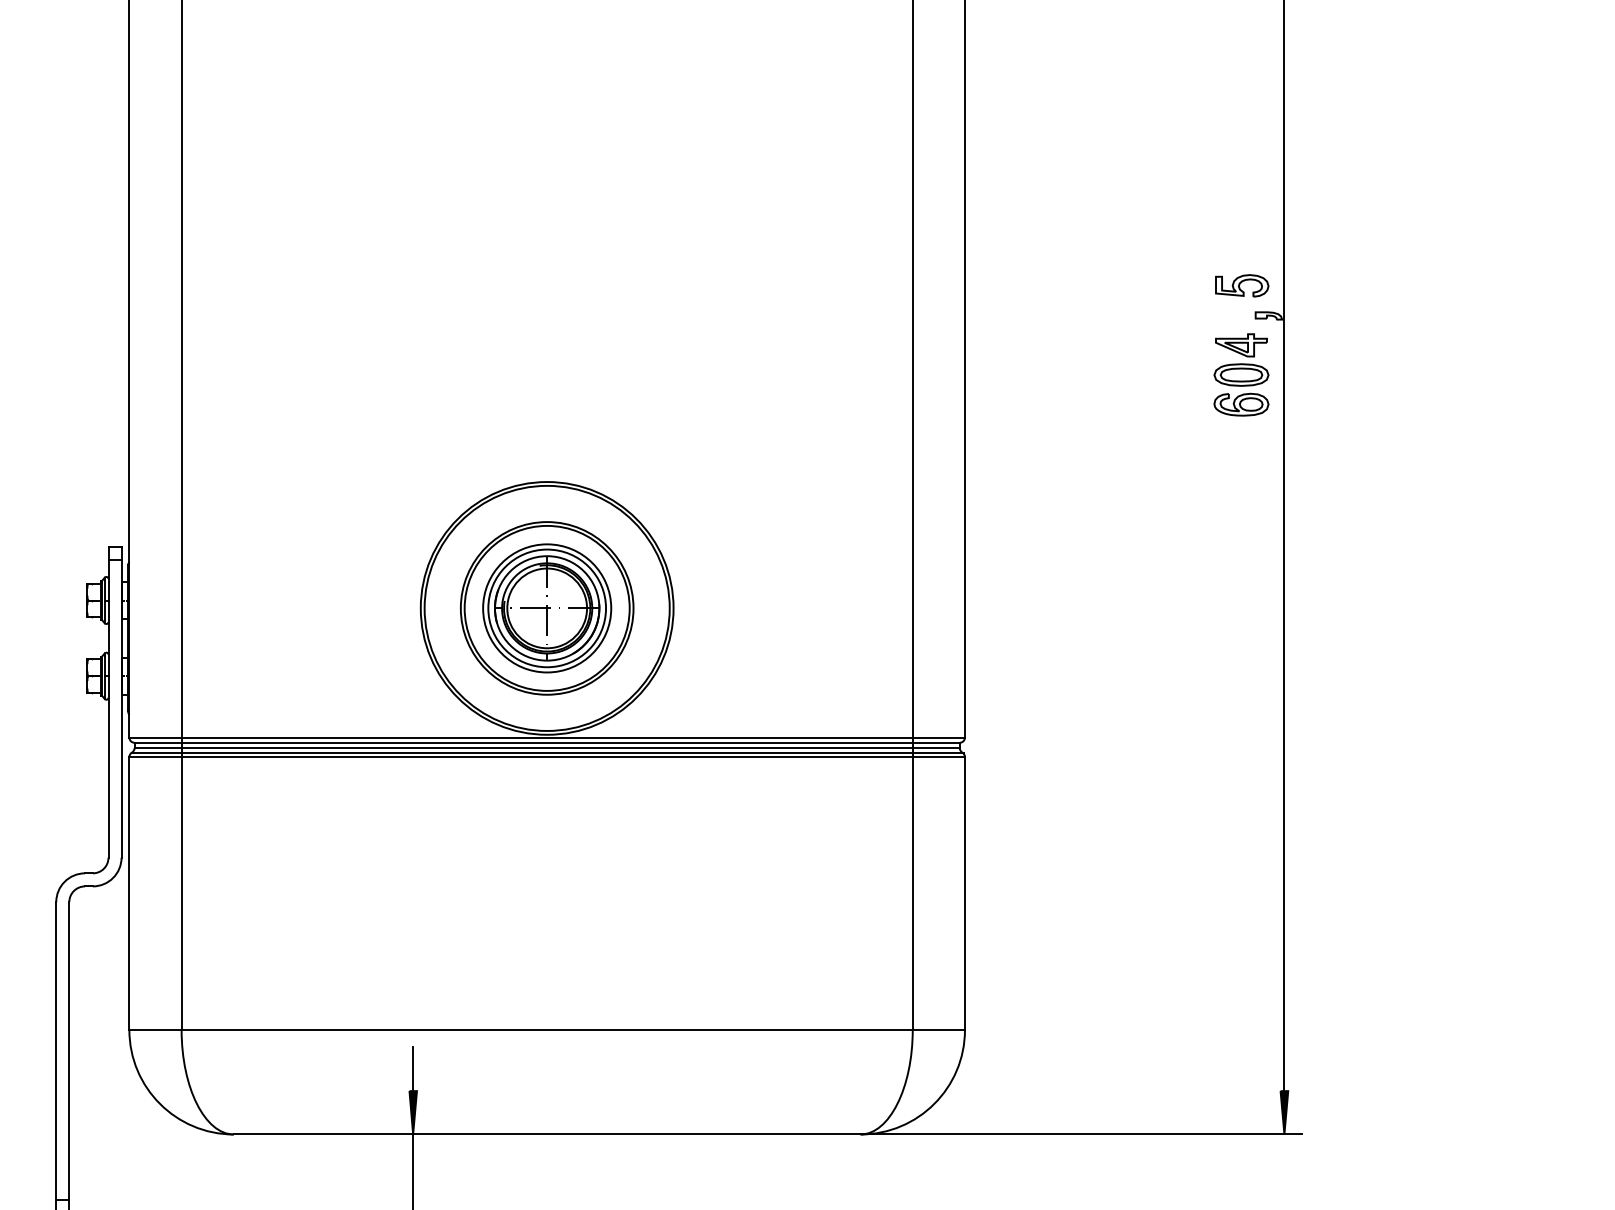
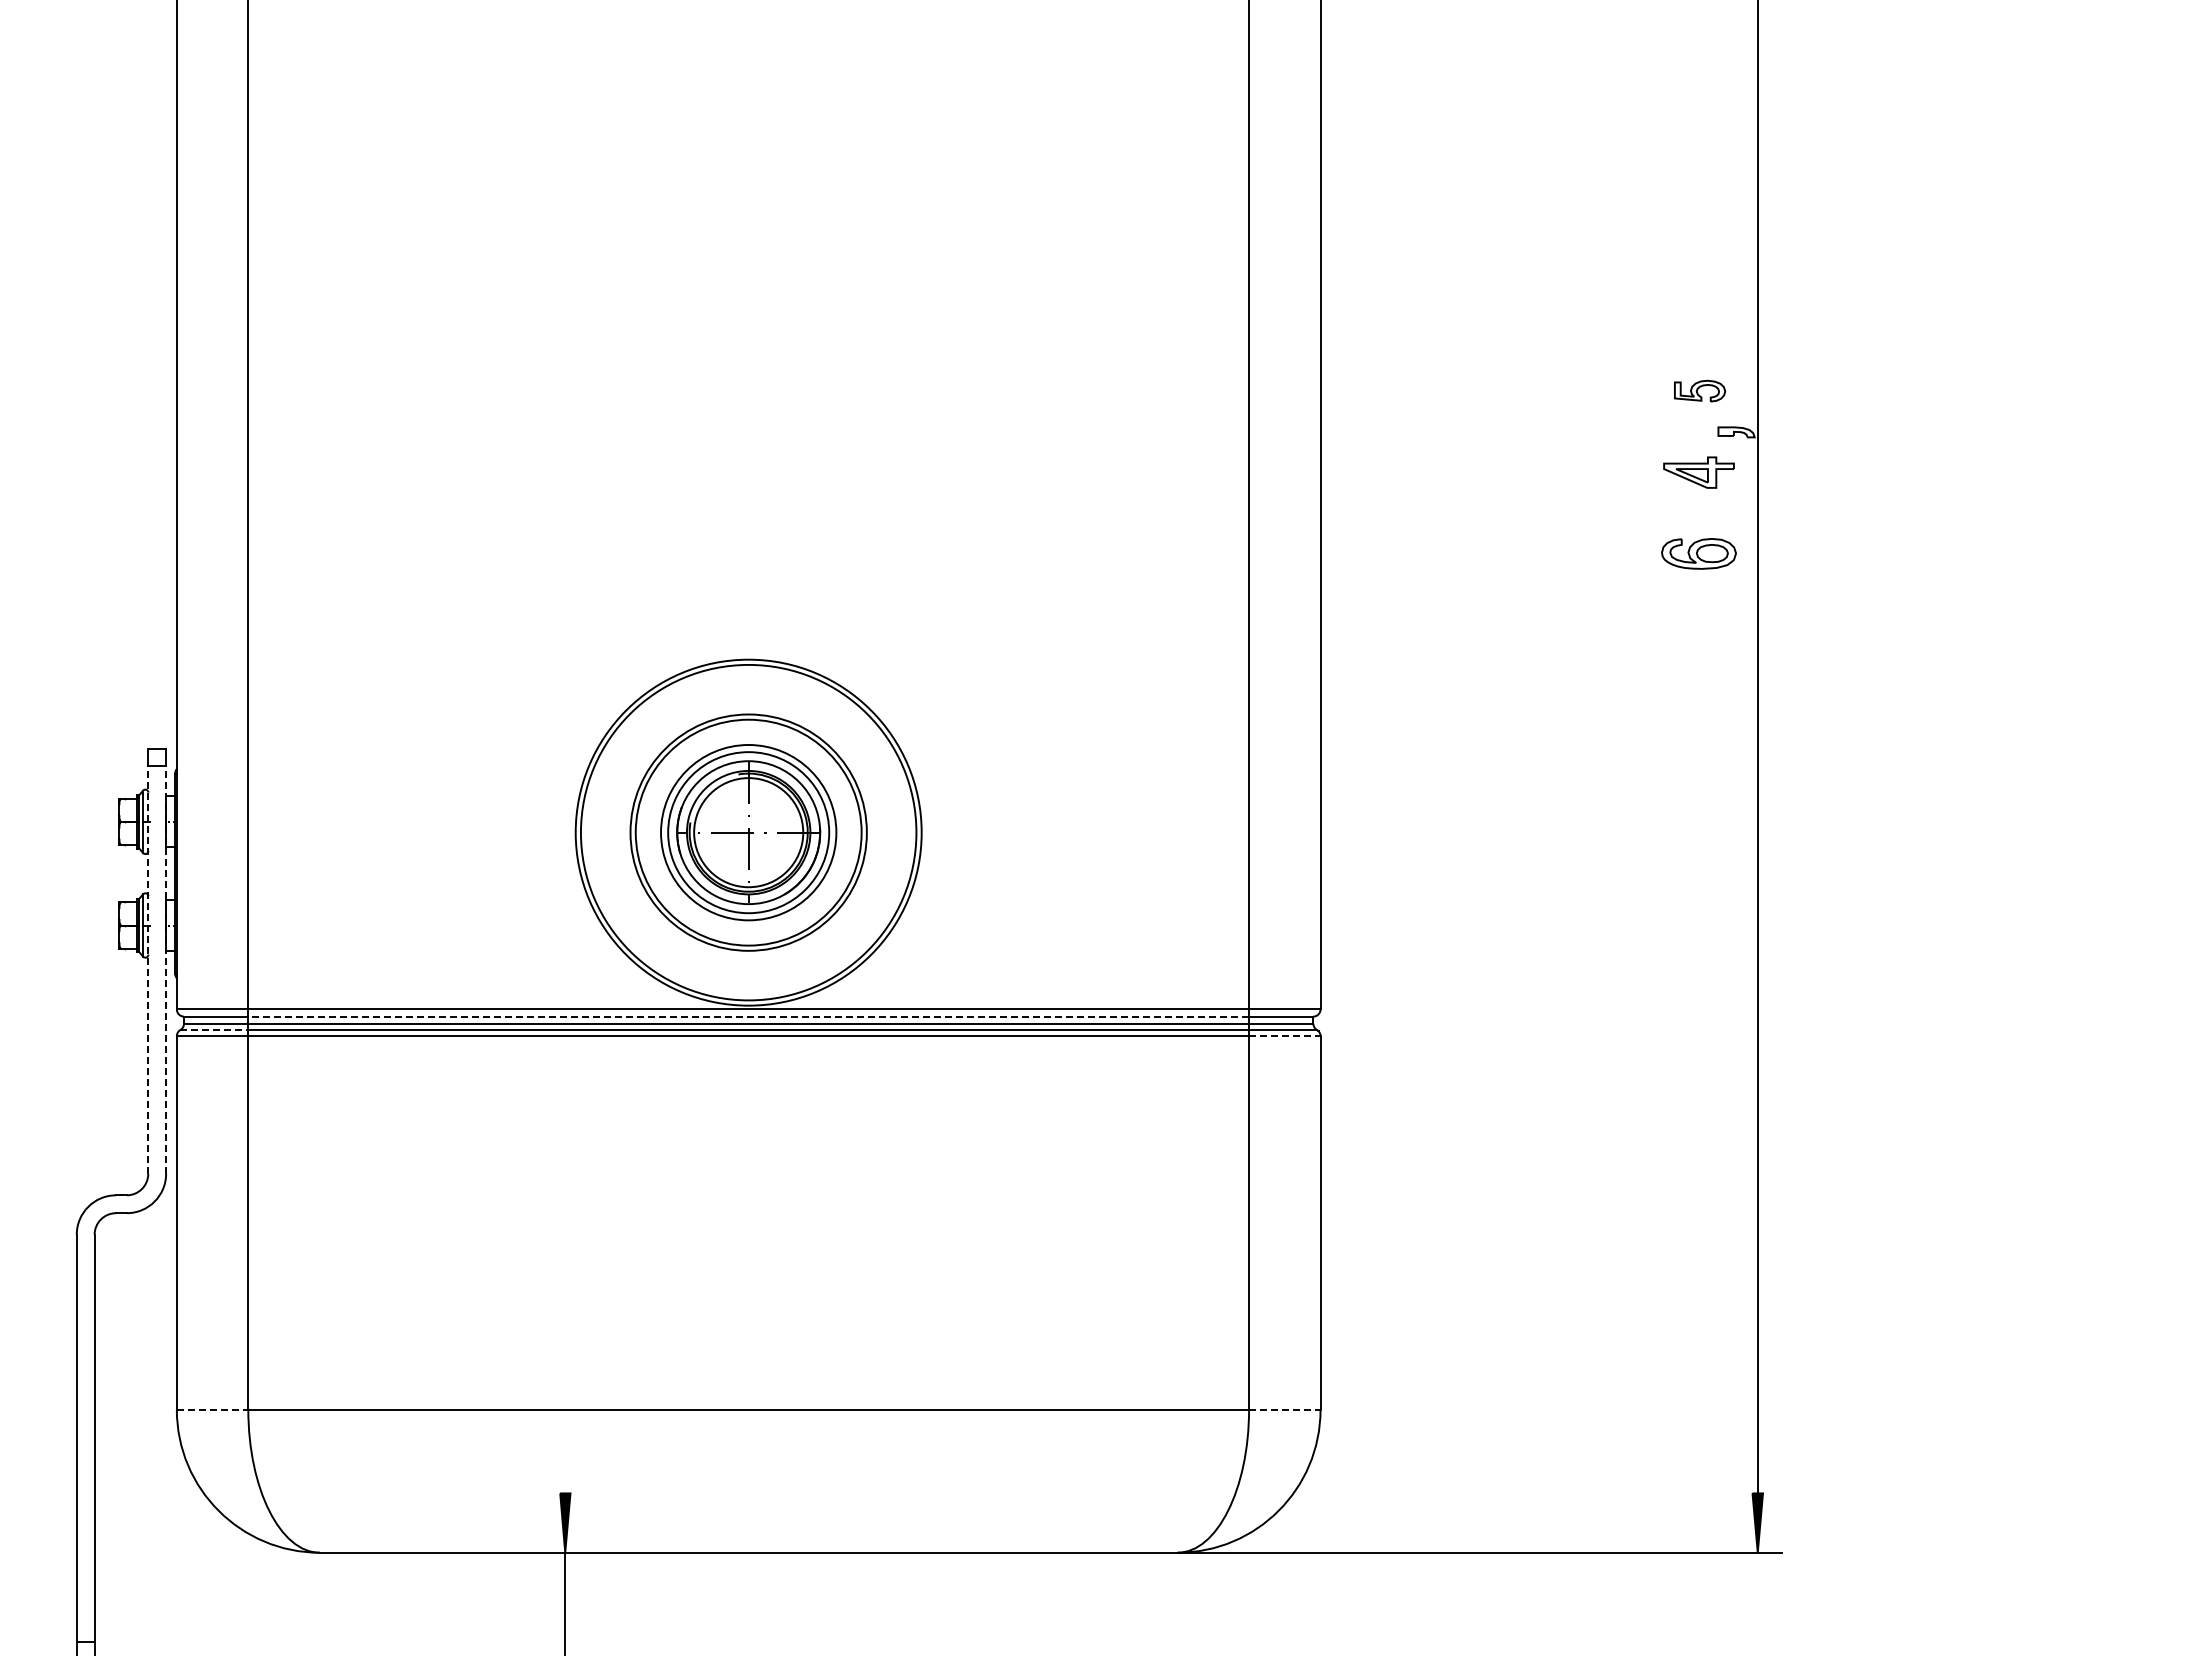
part: (1241, 285) -> (1699, 390), size x0.7
part: (1241, 374) -> (1698, 512), removed
line: (108, 709) -> (148, 970), solid -> dashed
line: (121, 709) -> (166, 970), solid -> dashed
line: (547, 742) -> (748, 1016), solid -> dashed
line: (156, 752) -> (214, 1029), solid -> dashed
line: (938, 757) -> (1284, 1036), solid -> dashed
line: (155, 1029) -> (212, 1409), solid -> dashed
line: (938, 1029) -> (1284, 1409), solid -> dashed
line: (413, 1069) -> (565, 1463), removed

